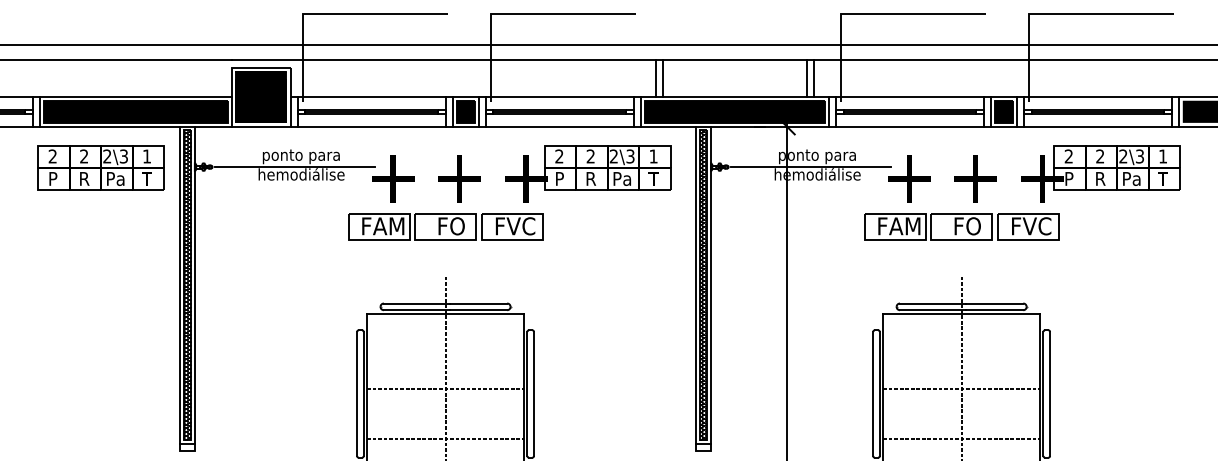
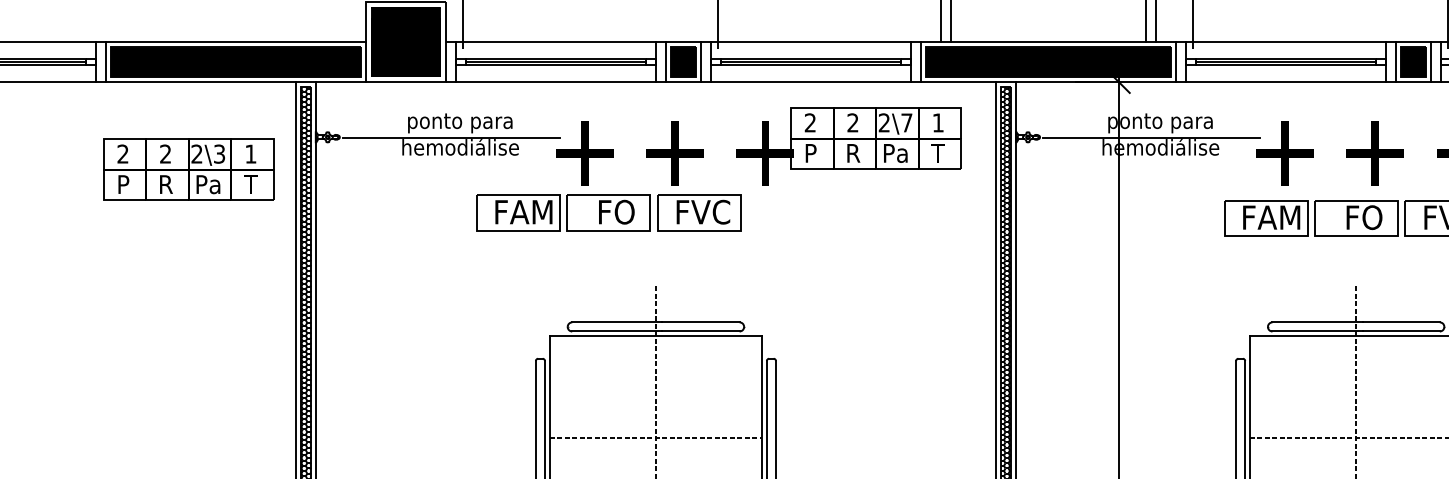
text: (630, 156) -> (906, 122), 3 -> 7
part: (100, 167) -> (187, 169), moved
part: (445, 226) -> (608, 212), moved

